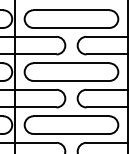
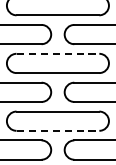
line: (71, 63) -> (57, 54), solid -> dashed
line: (71, 133) -> (57, 130), solid -> dashed

